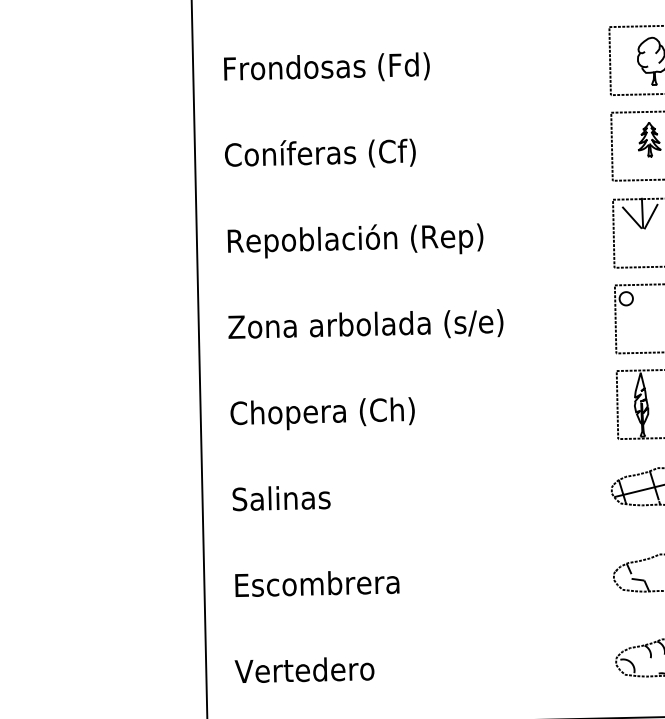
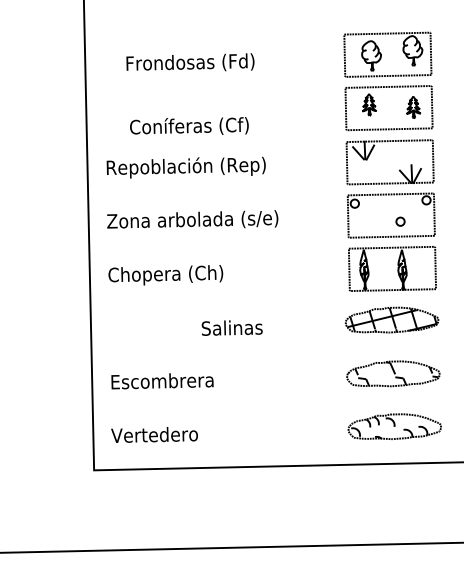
text: (326, 67) -> (190, 62), moved
text: (320, 152) -> (189, 125), moved
text: (280, 497) -> (231, 327), moved

